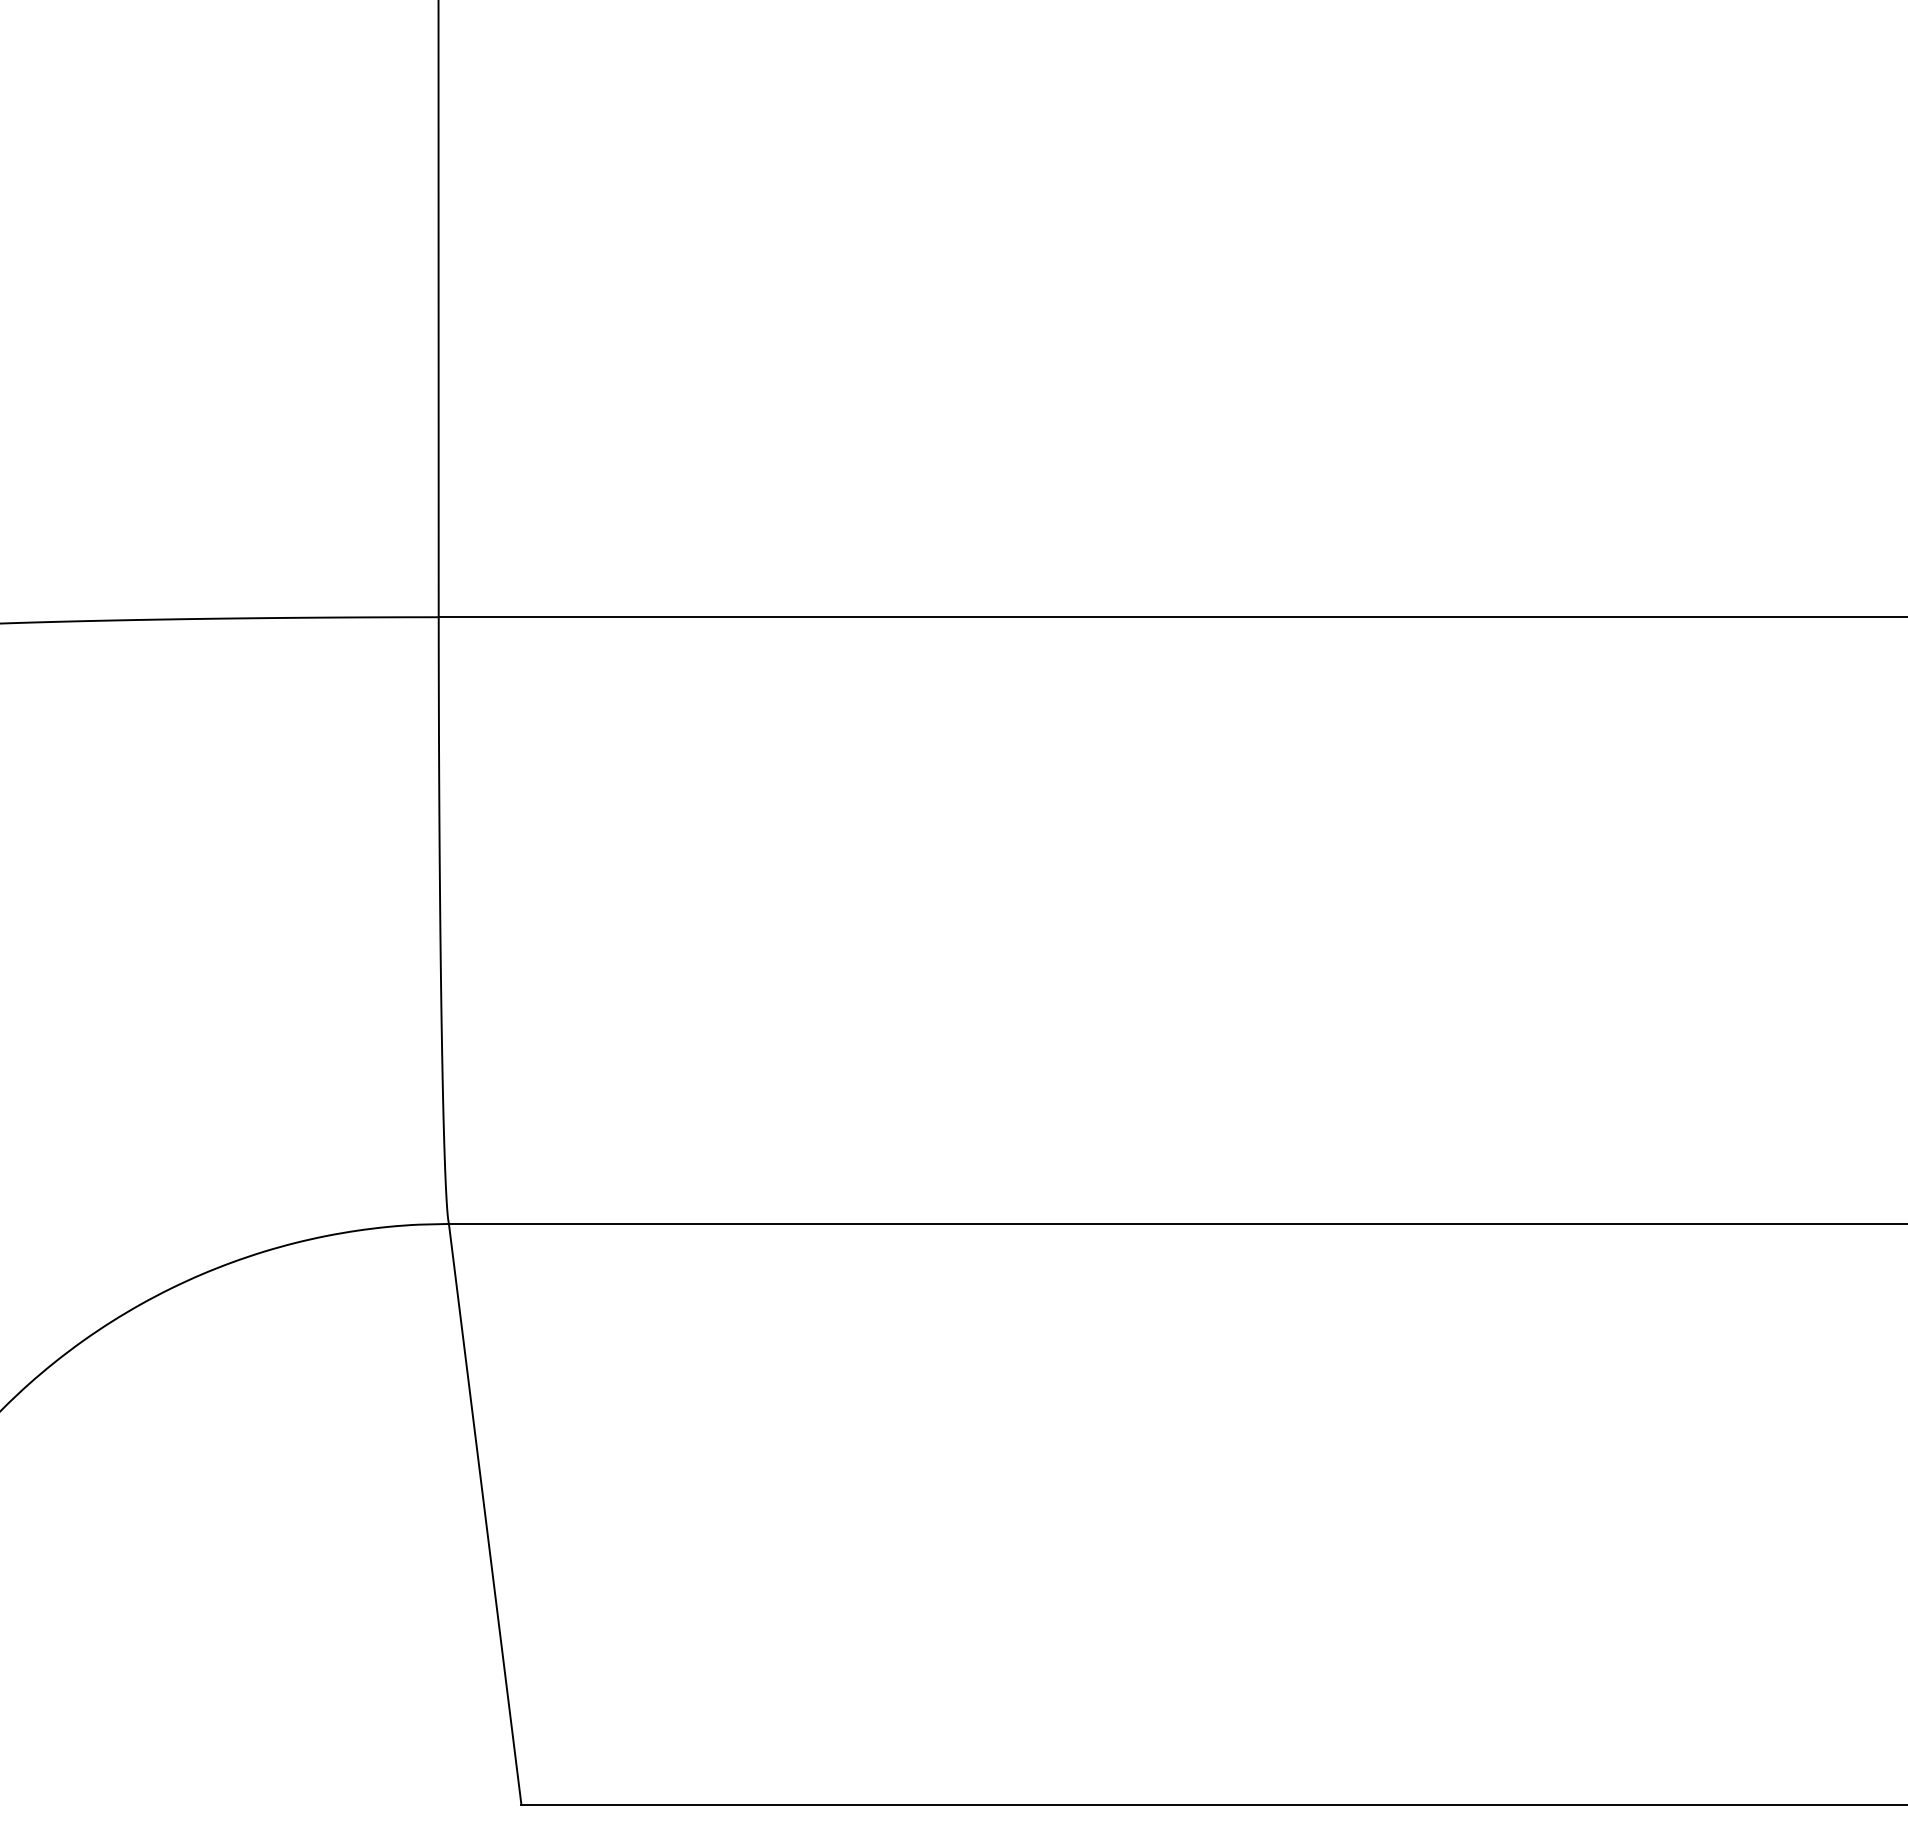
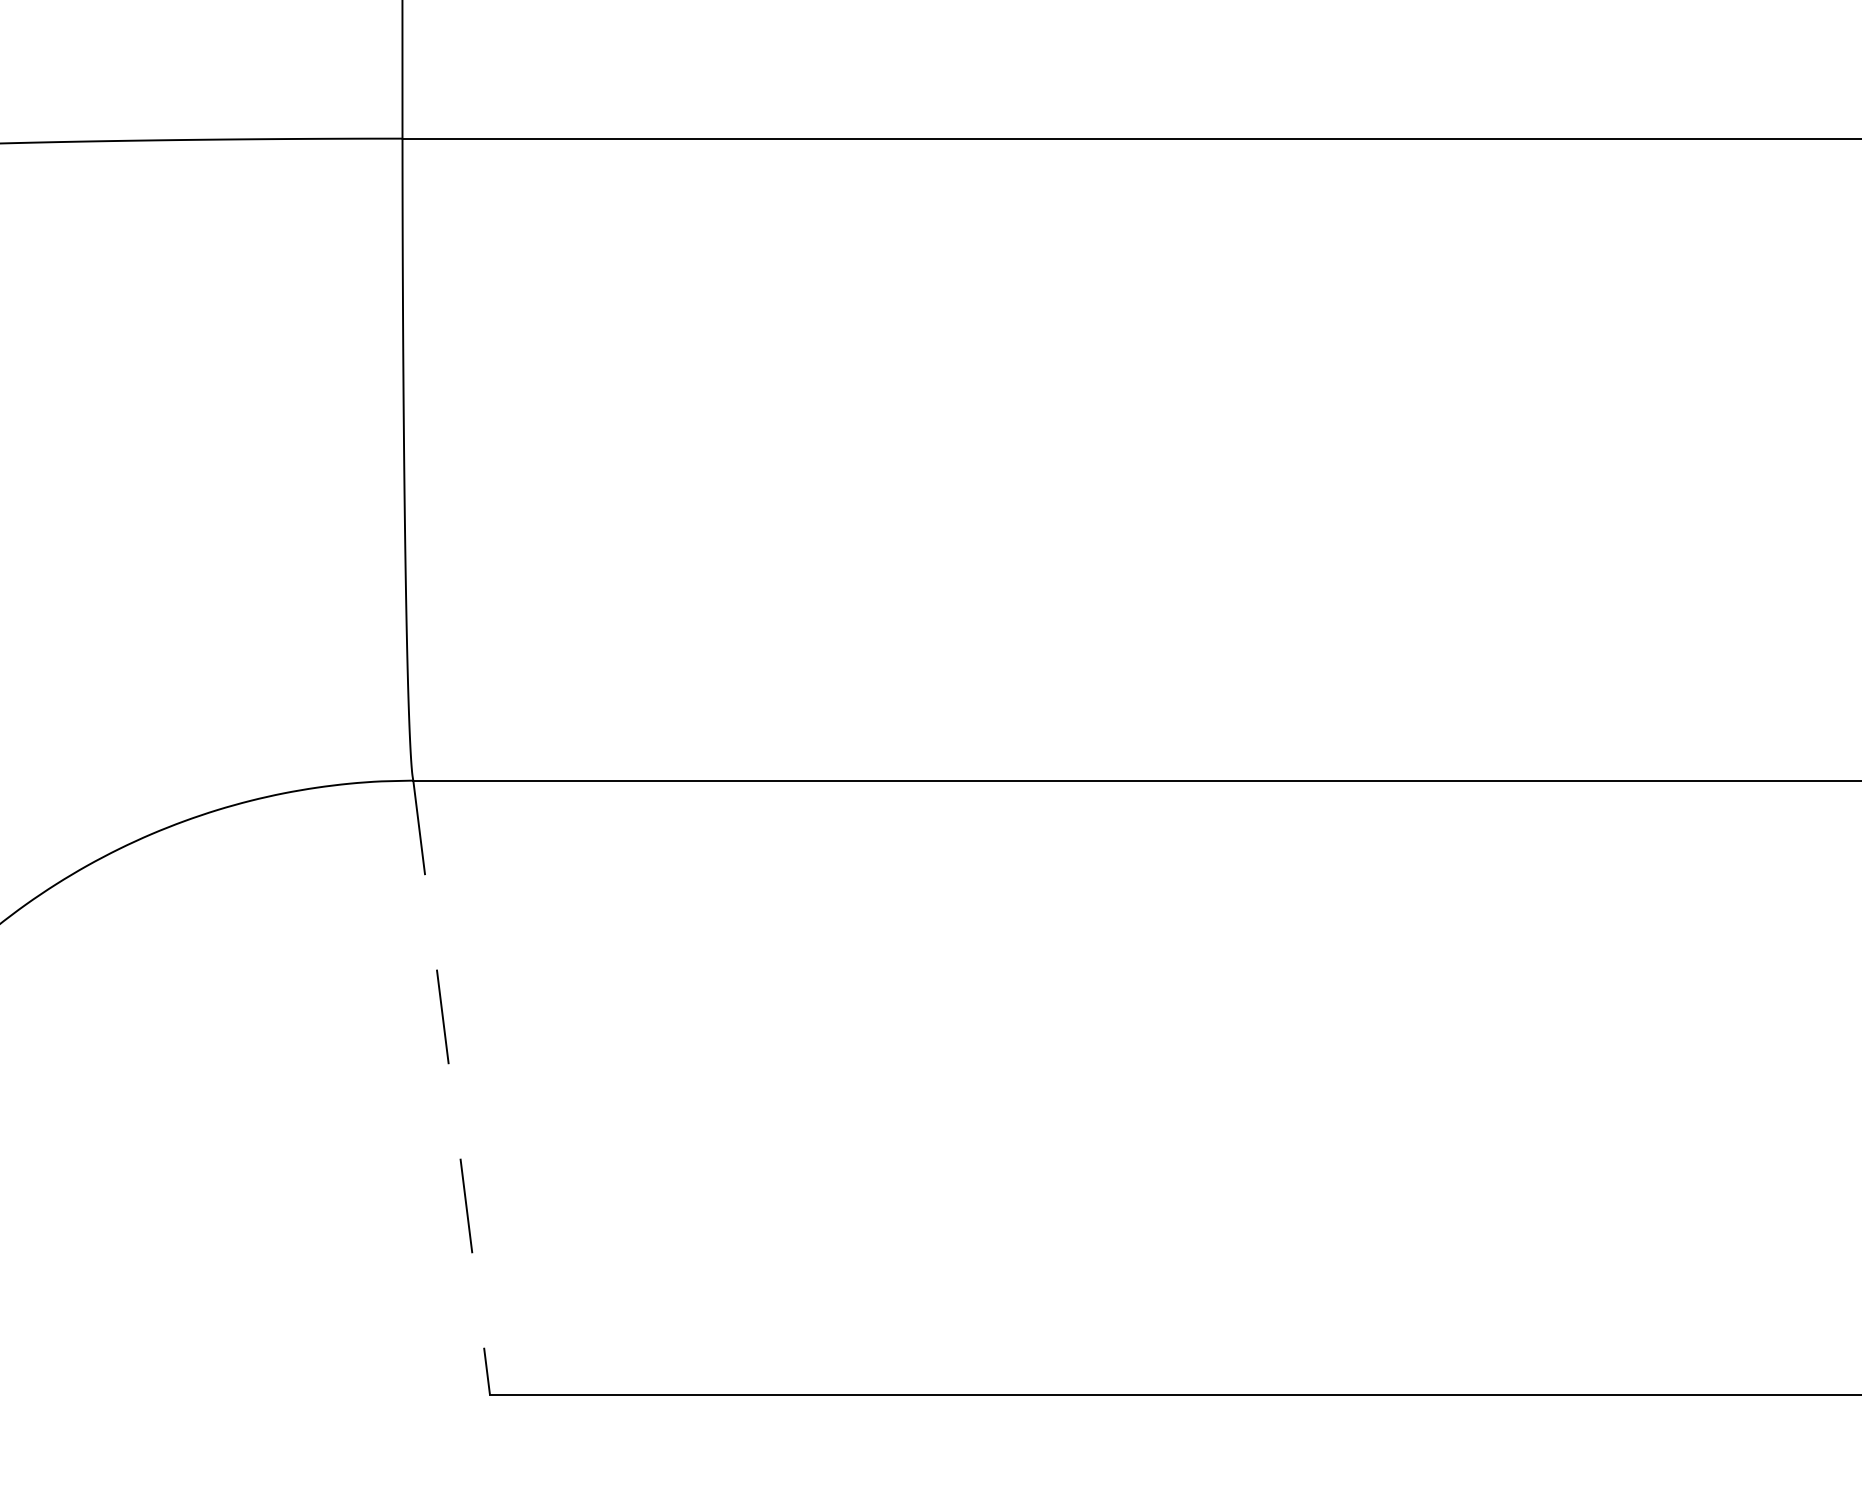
line: (485, 1514) -> (452, 1088), solid -> dashed

